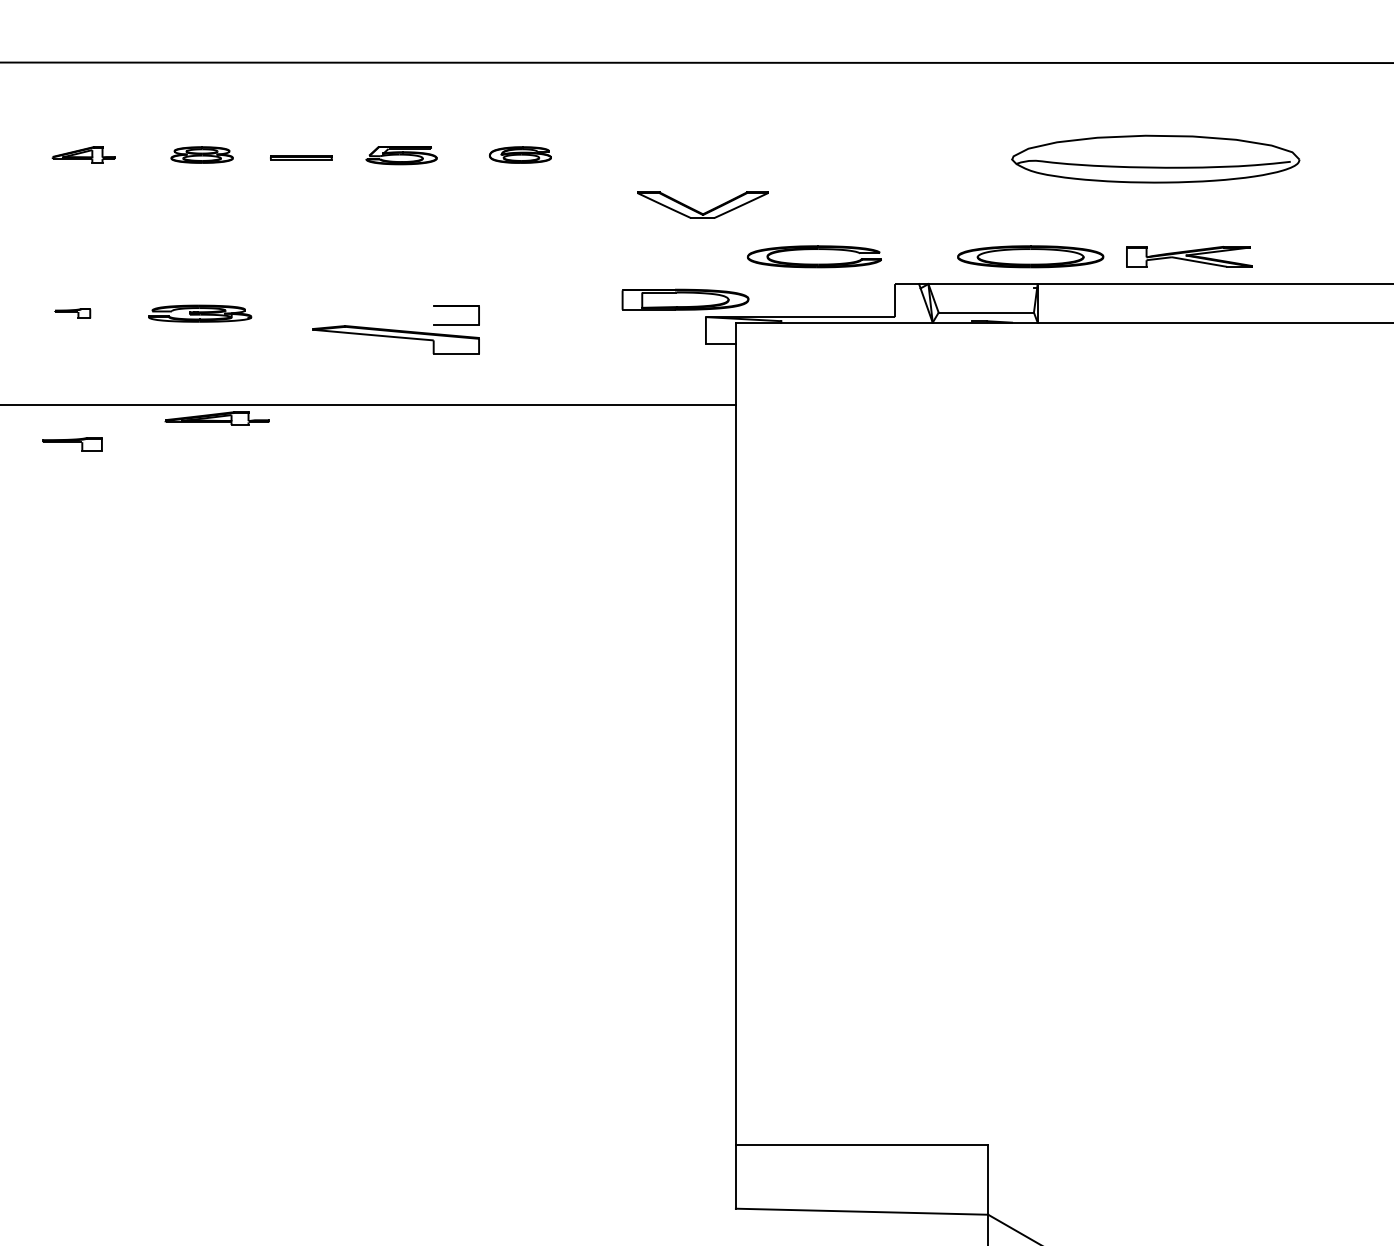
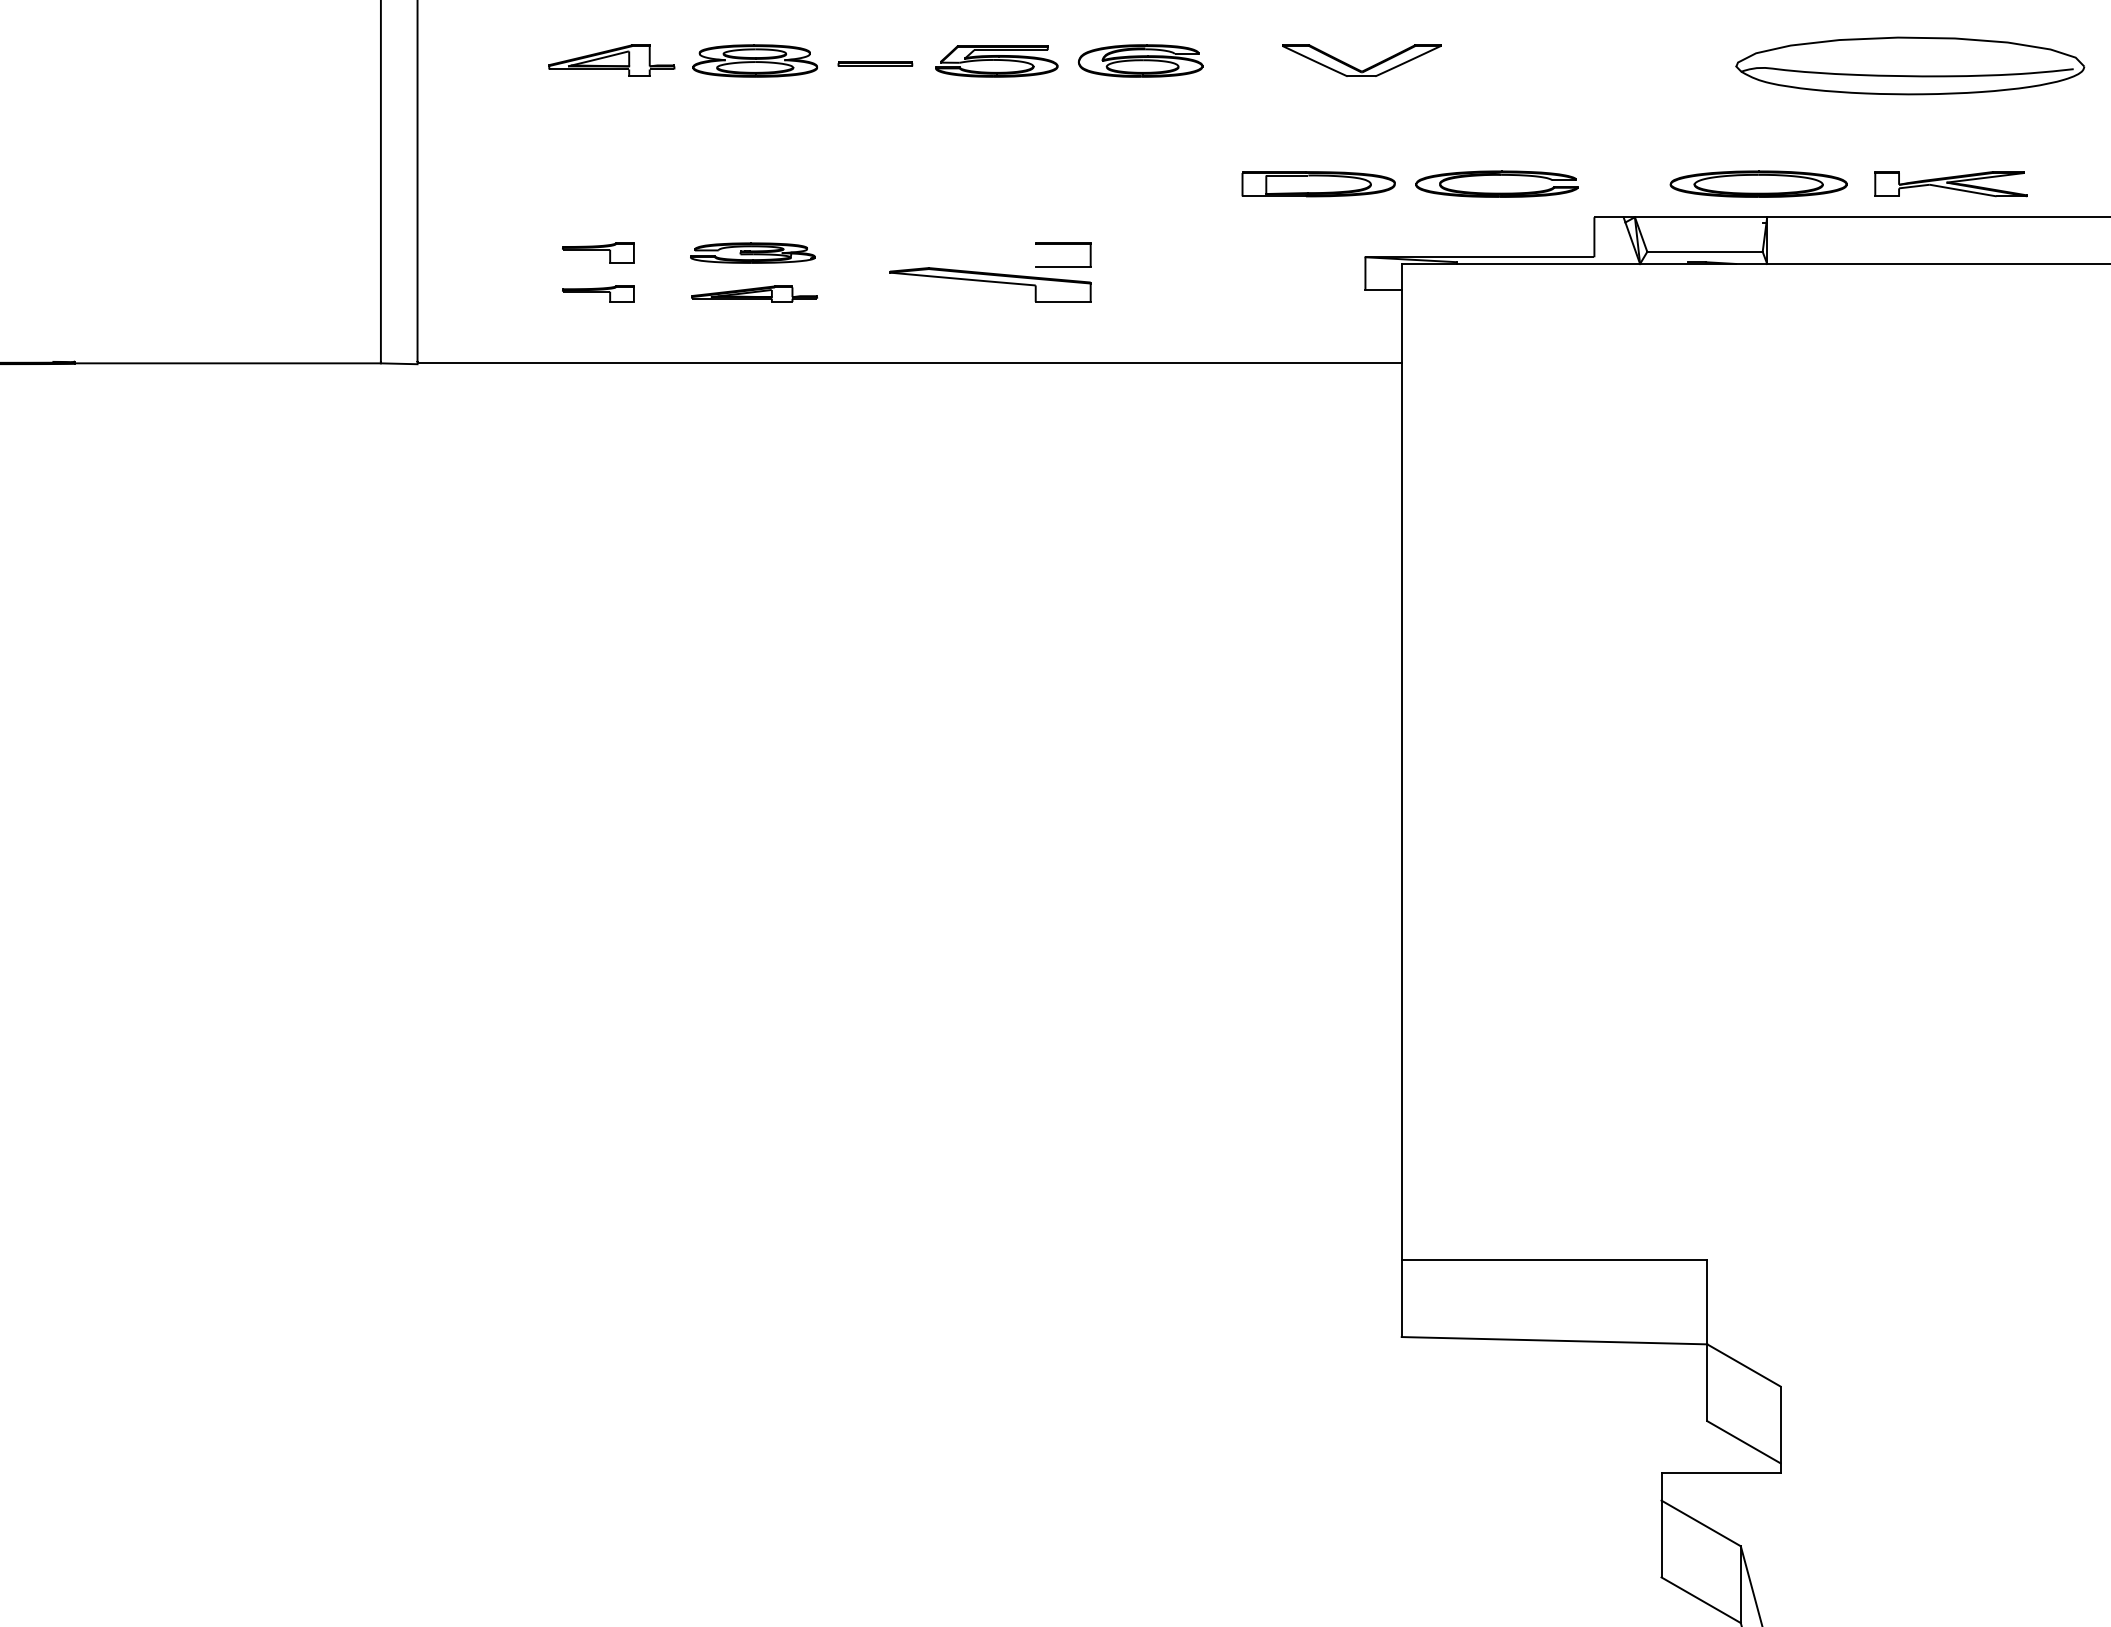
part: (83, 154) -> (611, 60), size x1.67
part: (202, 154) -> (755, 60), size x1.67
part: (520, 154) -> (1140, 60), size x1.67
part: (401, 155) -> (996, 61), size x1.43
part: (700, 211) -> (1358, 68), moved
part: (685, 299) -> (1318, 184), moved
part: (72, 313) -> (598, 252), size x1.67
part: (217, 418) -> (754, 293), moved
part: (72, 443) -> (598, 293), moved

